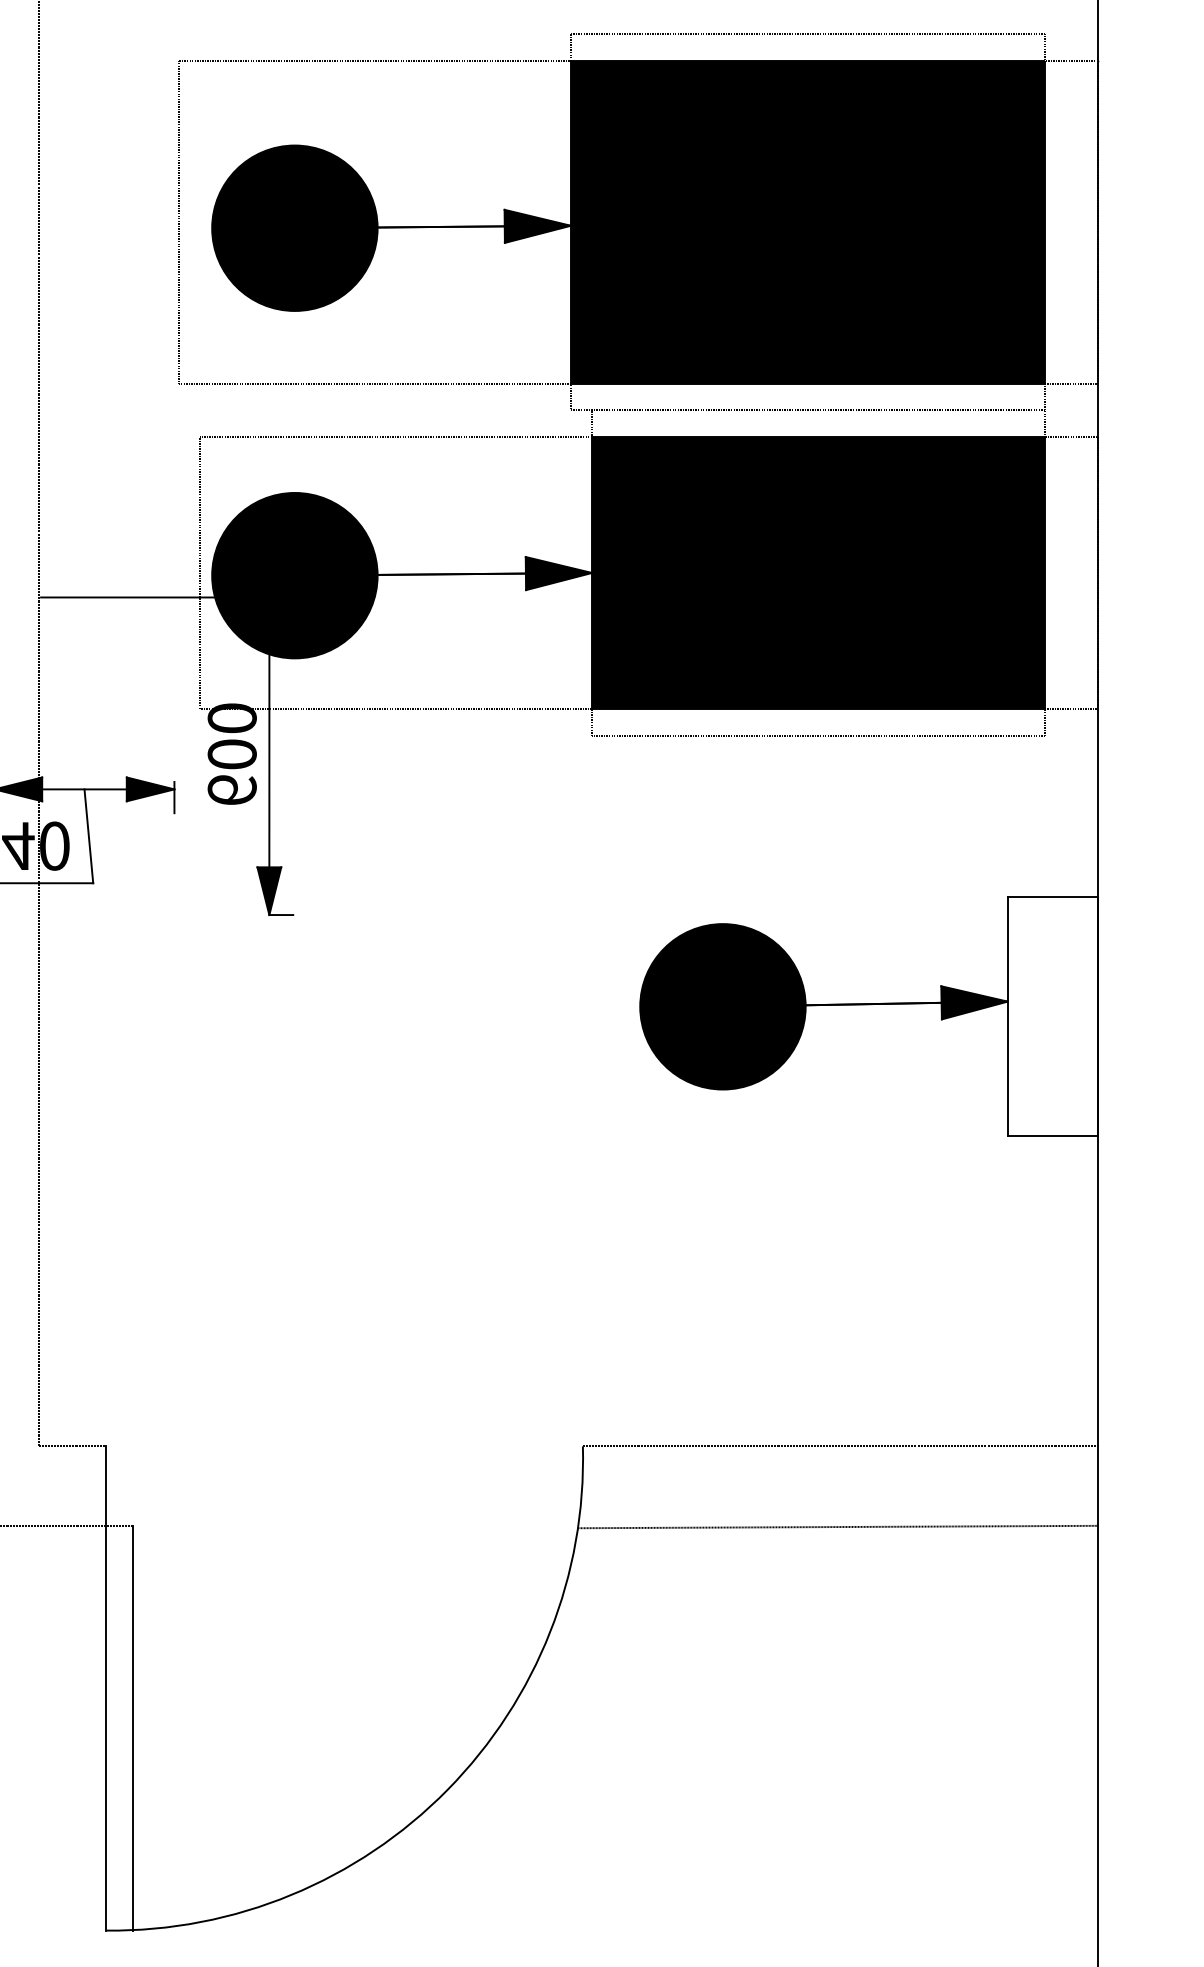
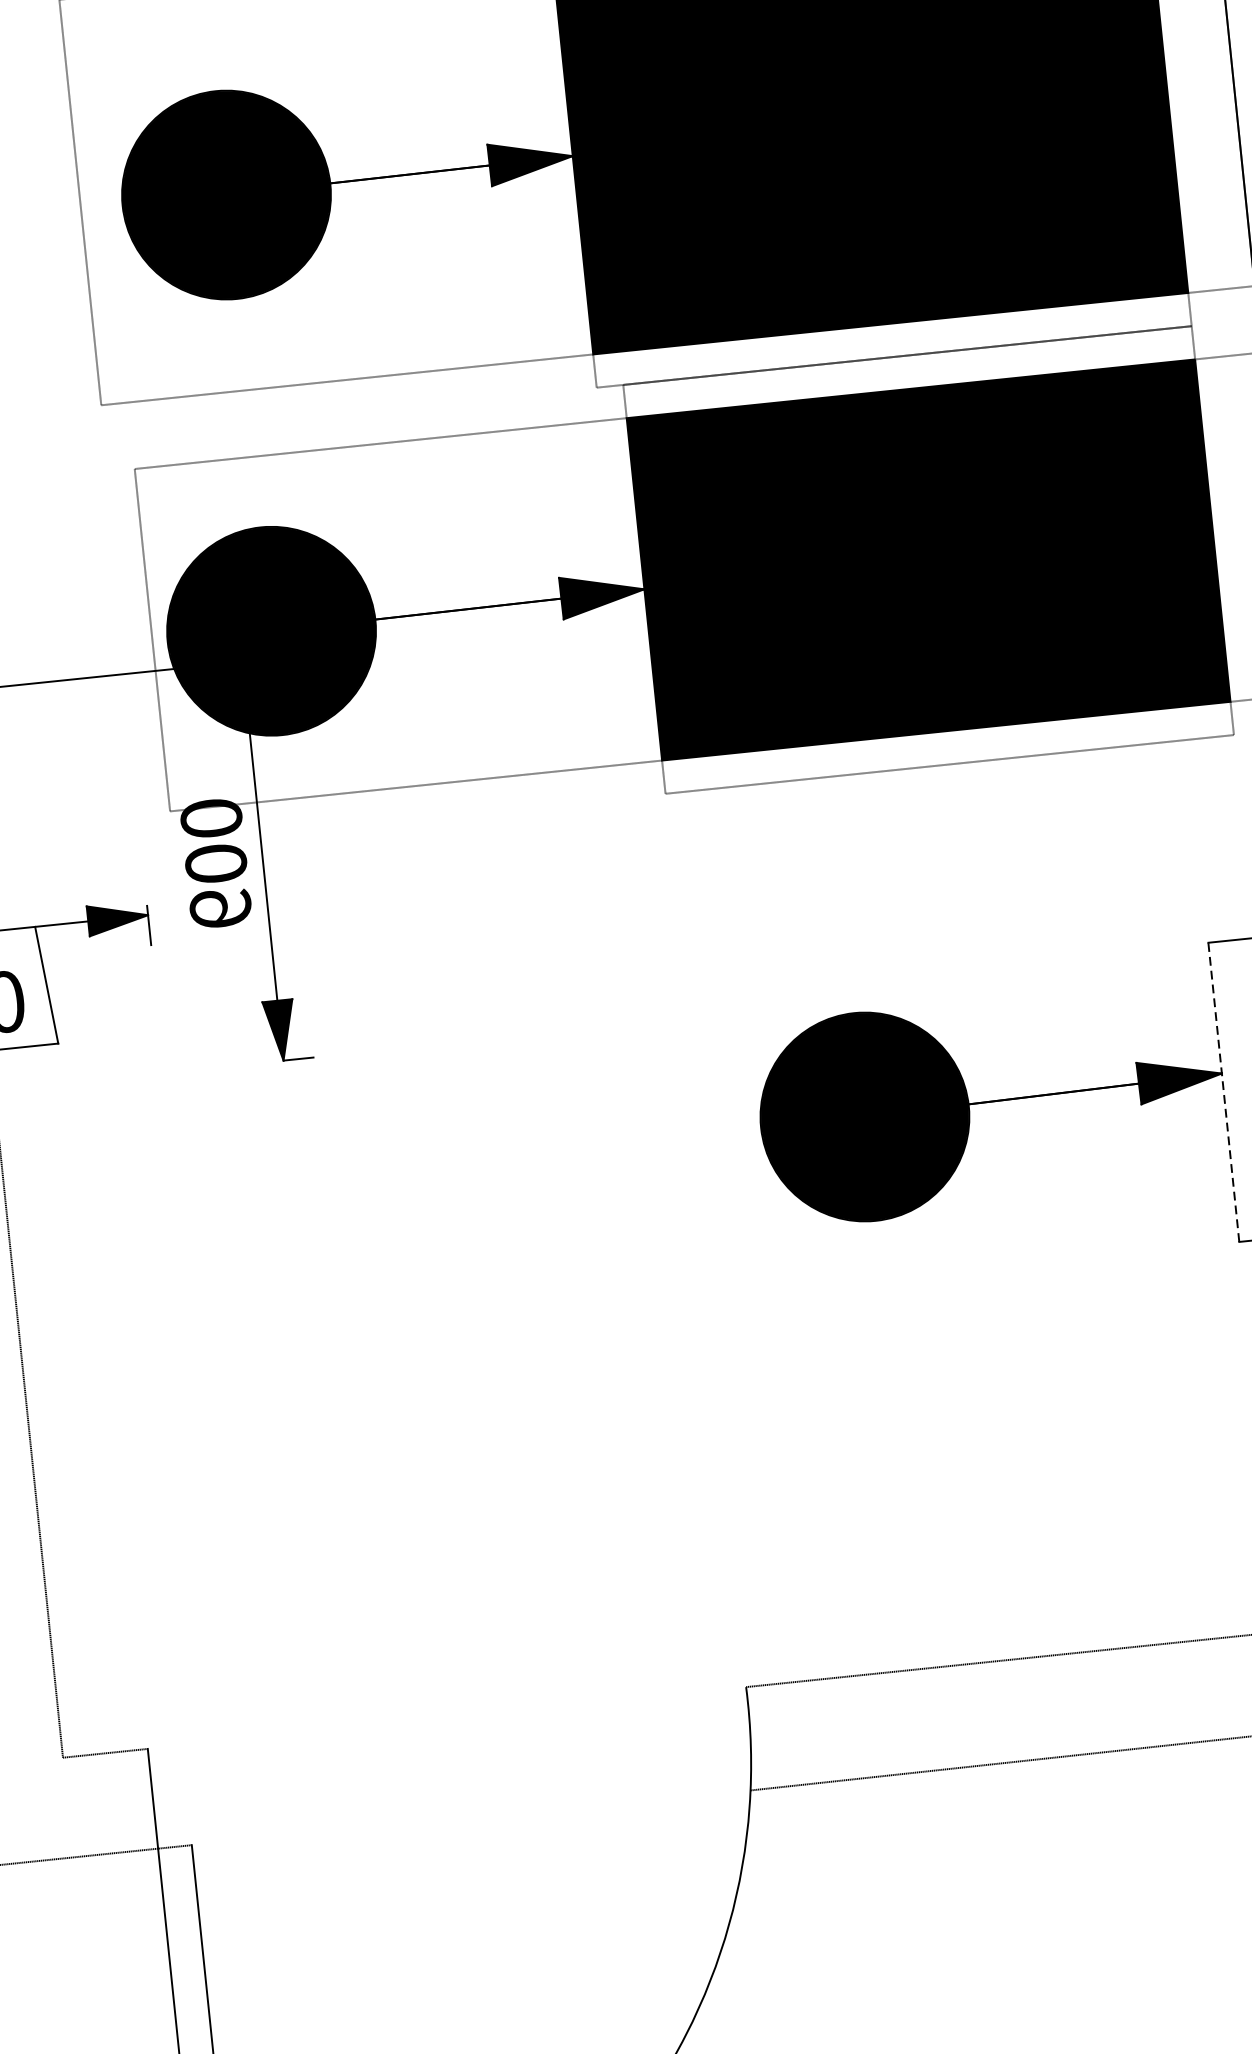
line: (1007, 1016) -> (1223, 1092), solid -> dashed

